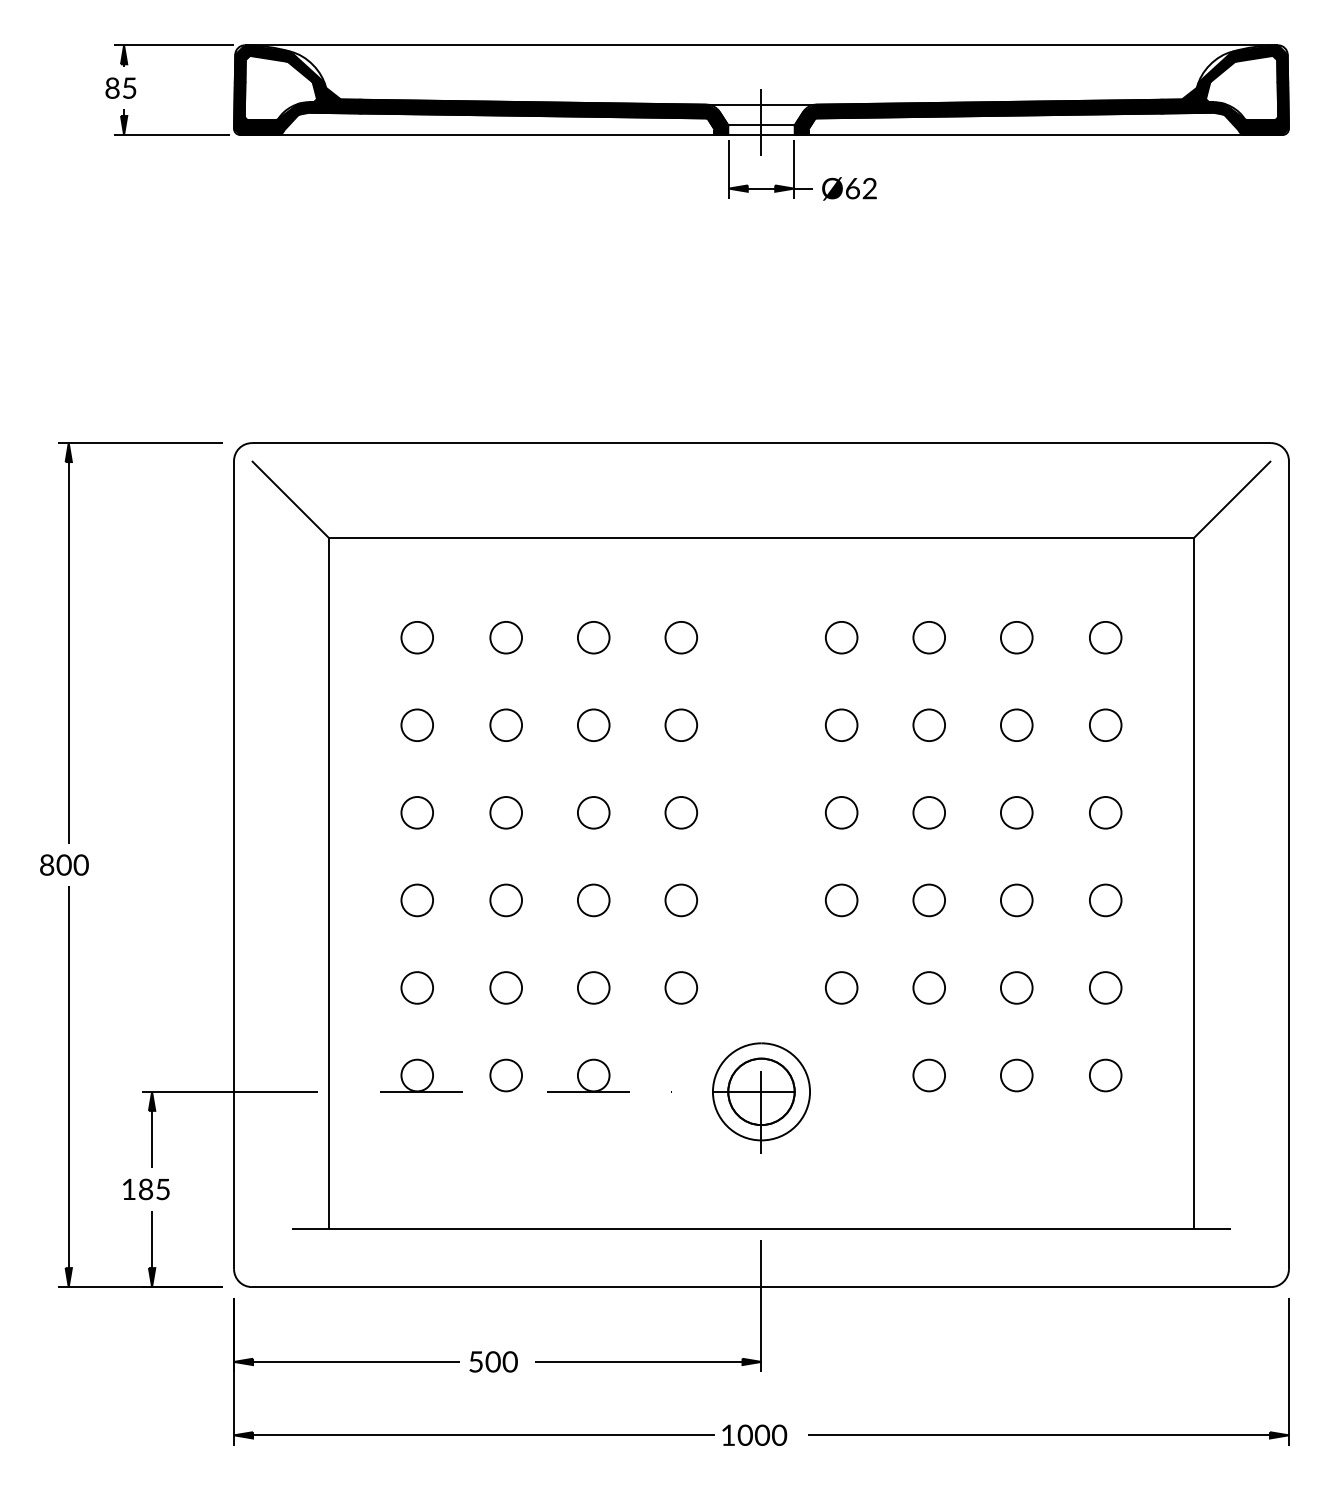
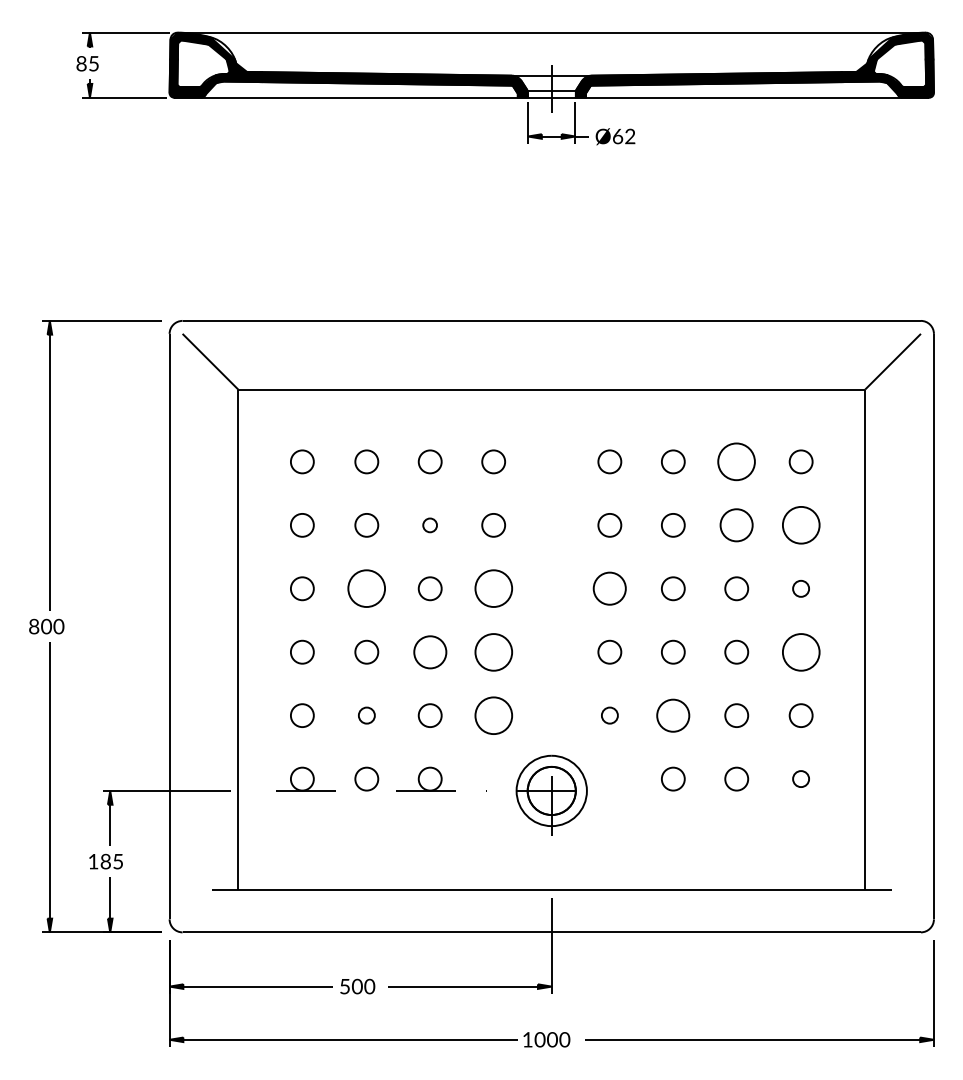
part: (1016, 637) -> (736, 461), size x1.6
part: (592, 725) -> (429, 525), size x0.6
part: (1016, 725) -> (736, 525), size x1.4
part: (1104, 725) -> (800, 525), size x1.6
part: (505, 812) -> (366, 588), size x1.6
part: (681, 812) -> (493, 588), size x1.6
part: (841, 812) -> (609, 588), size x1.4
part: (1104, 812) -> (800, 588), size x0.7
part: (592, 899) -> (429, 651), size x1.4
part: (681, 899) -> (493, 651), size x1.6
part: (1104, 899) -> (800, 651), size x1.6
part: (505, 987) -> (366, 715), size x0.7
part: (681, 987) -> (493, 715), size x1.6
part: (841, 987) -> (609, 715), size x0.7
part: (929, 987) -> (673, 715), size x1.4
part: (1104, 1074) -> (800, 778), size x0.7

